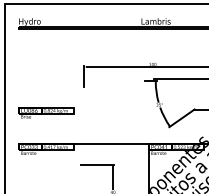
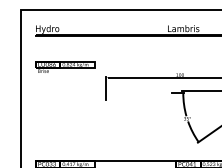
part: (46, 112) -> (65, 66), moved

